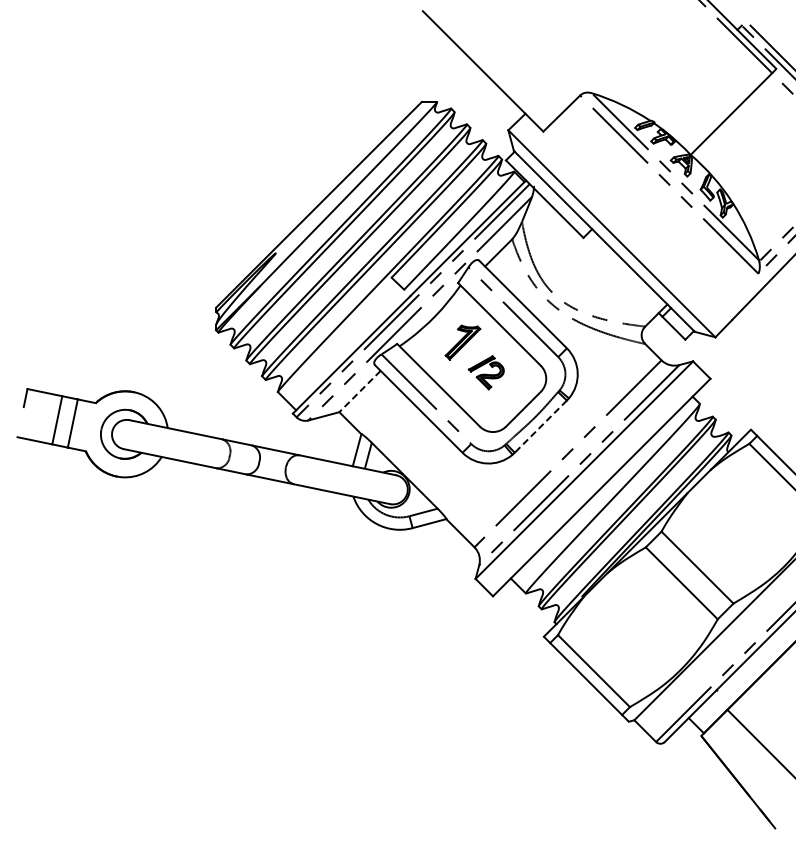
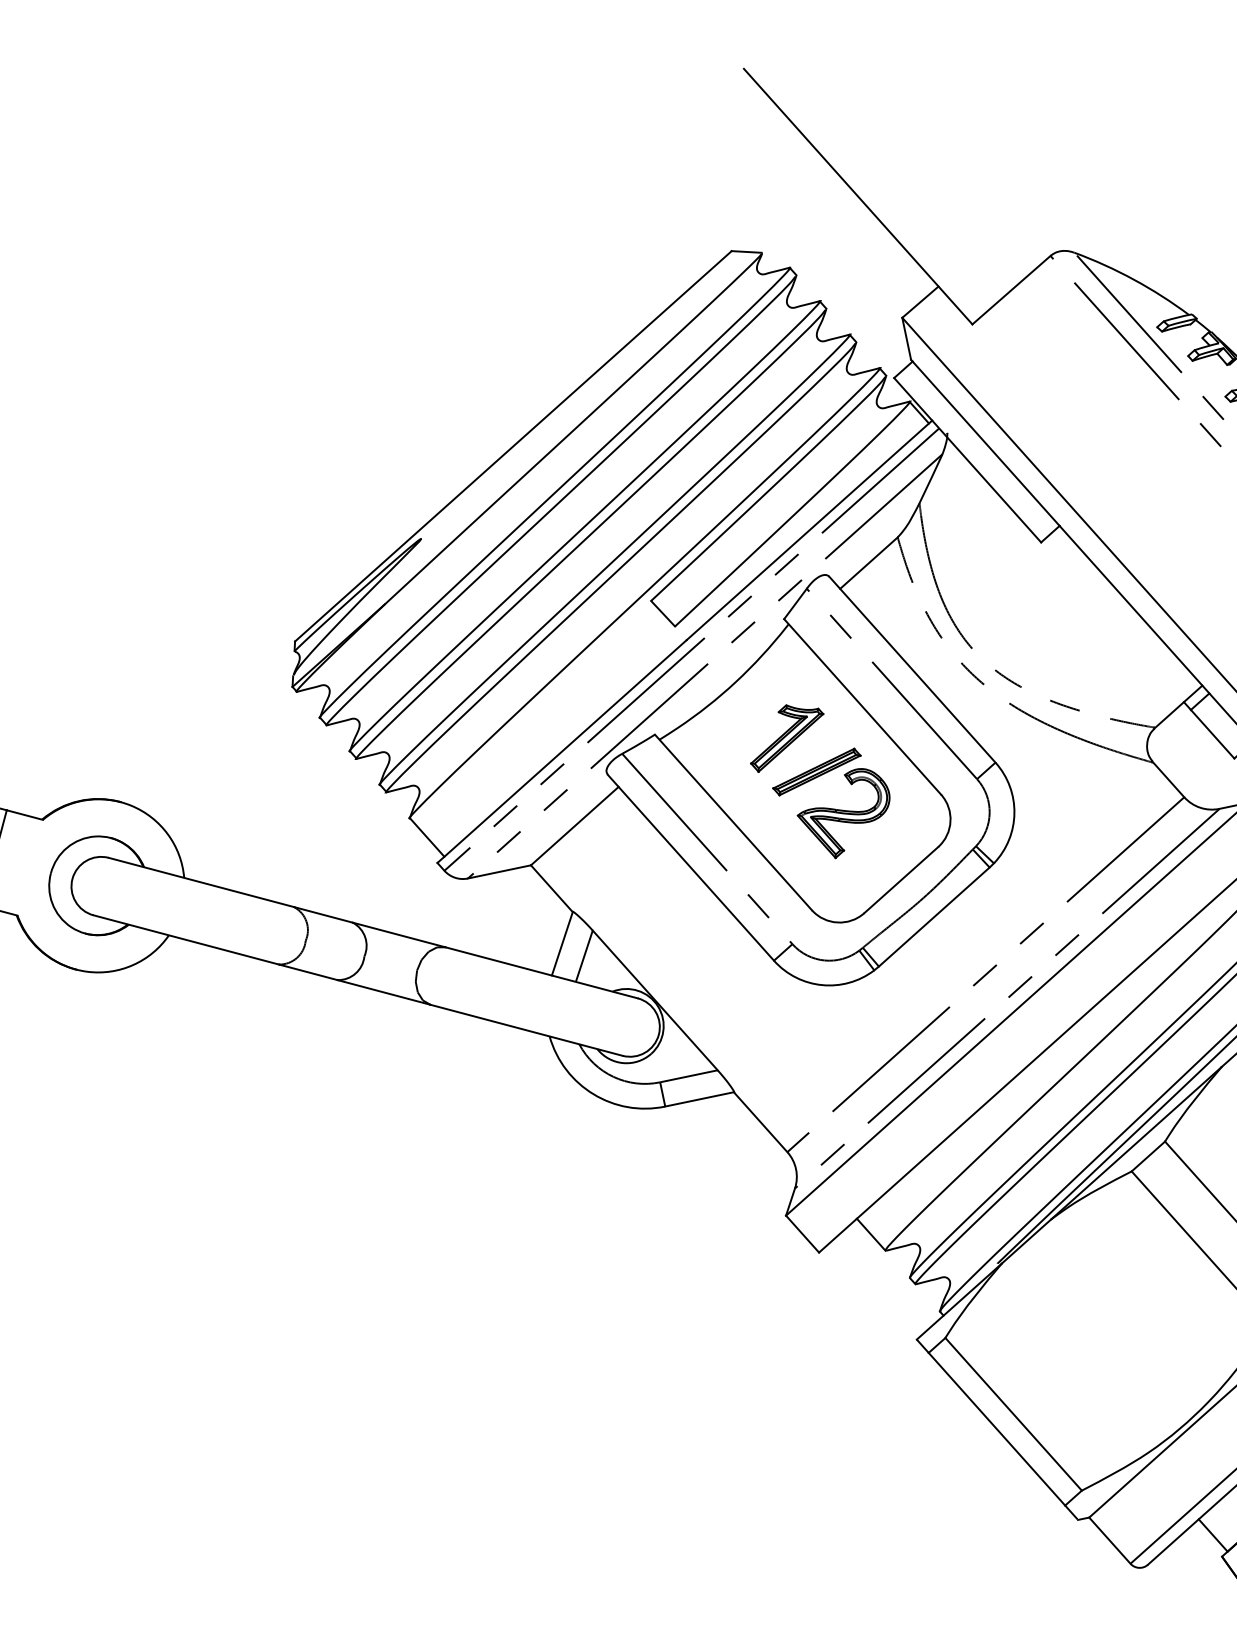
part: (486, 372) -> (831, 802), size x1.67
line: (359, 391) -> (573, 826), dashed -> solid
line: (540, 426) -> (933, 916), dashed -> solid

